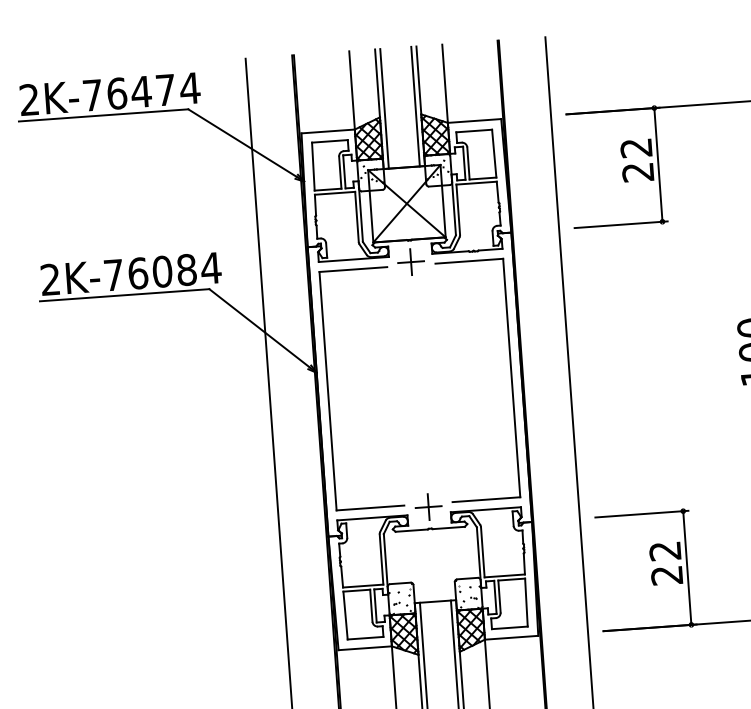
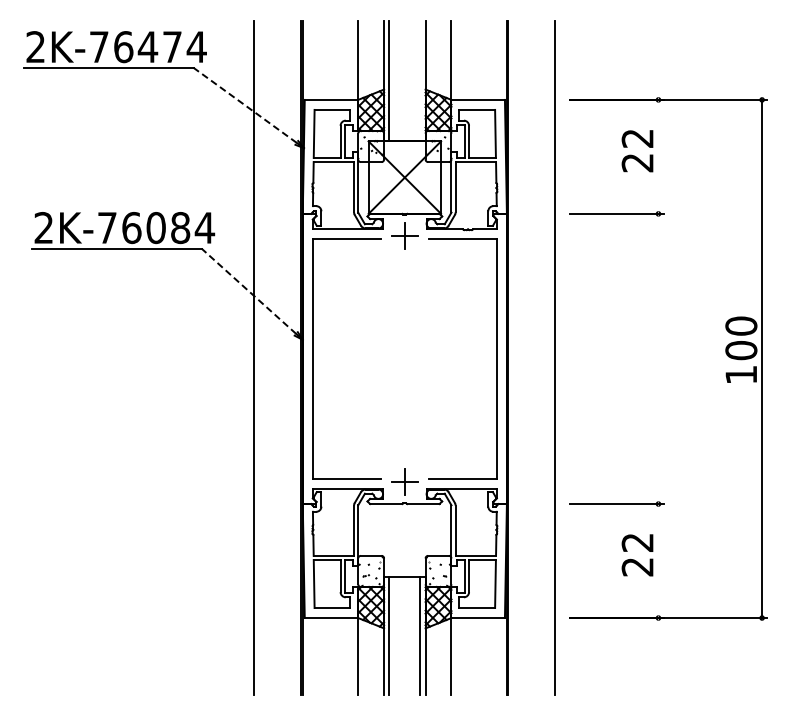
line: (415, 106) -> (420, 81), removed
line: (242, 143) -> (245, 105), solid -> dashed
line: (658, 164) -> (658, 156), removed
line: (259, 328) -> (248, 291), solid -> dashed
line: (687, 568) -> (658, 561), removed

